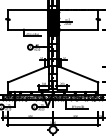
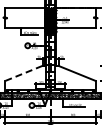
line: (27, 74) -> (24, 72), solid -> dashed

